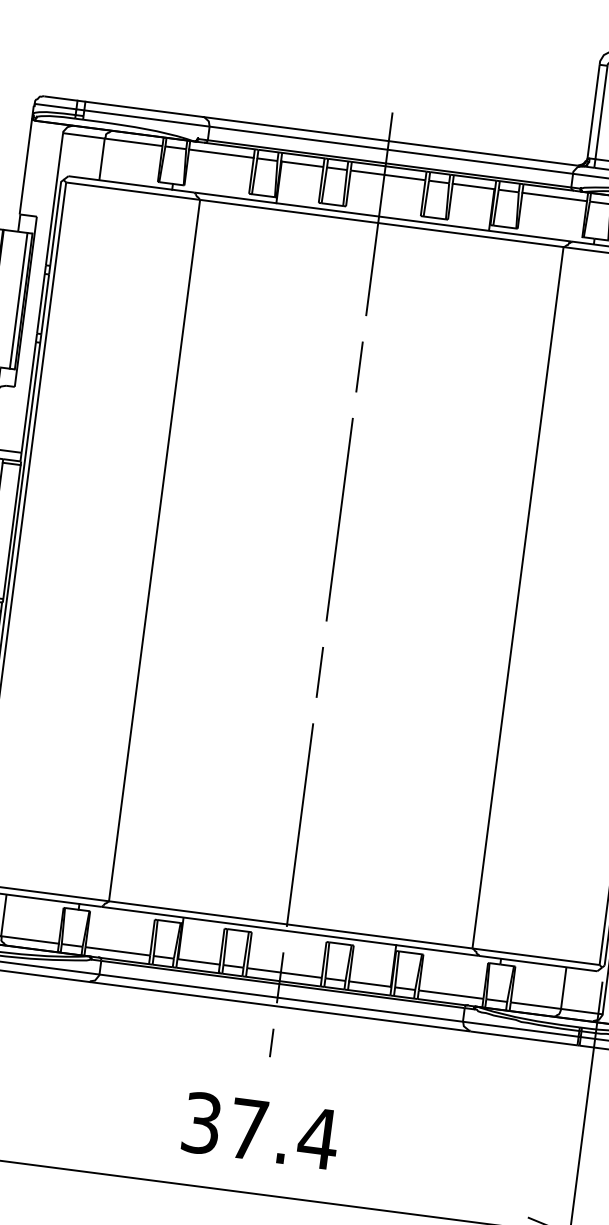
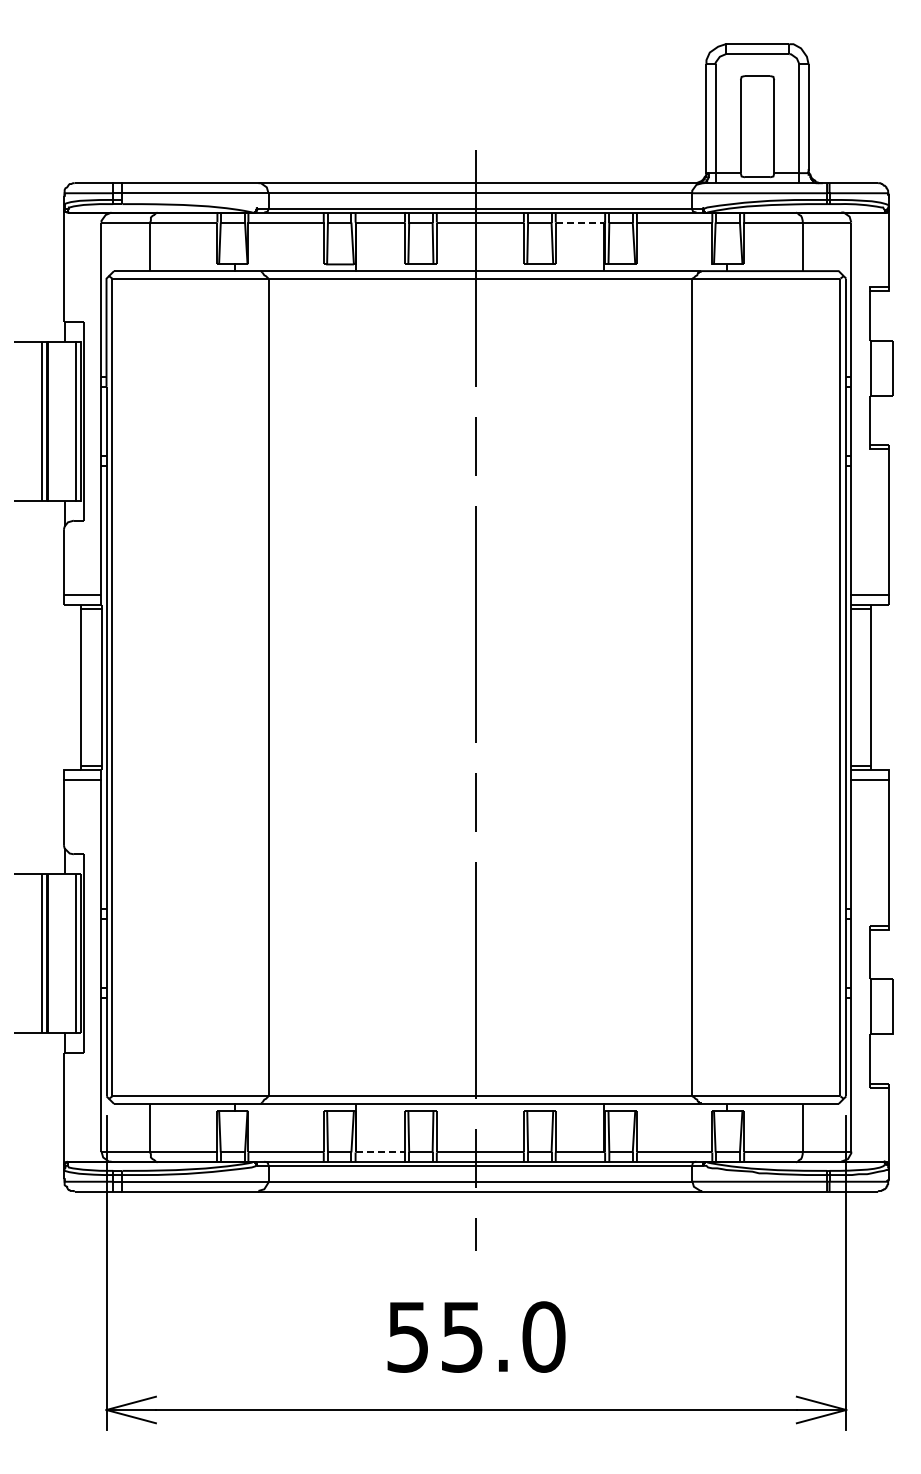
line: (473, 186) -> (580, 222), solid -> dashed
line: (199, 962) -> (381, 1152), solid -> dashed
text: (261, 1130) -> (477, 1336), 37.4 -> 55.0

